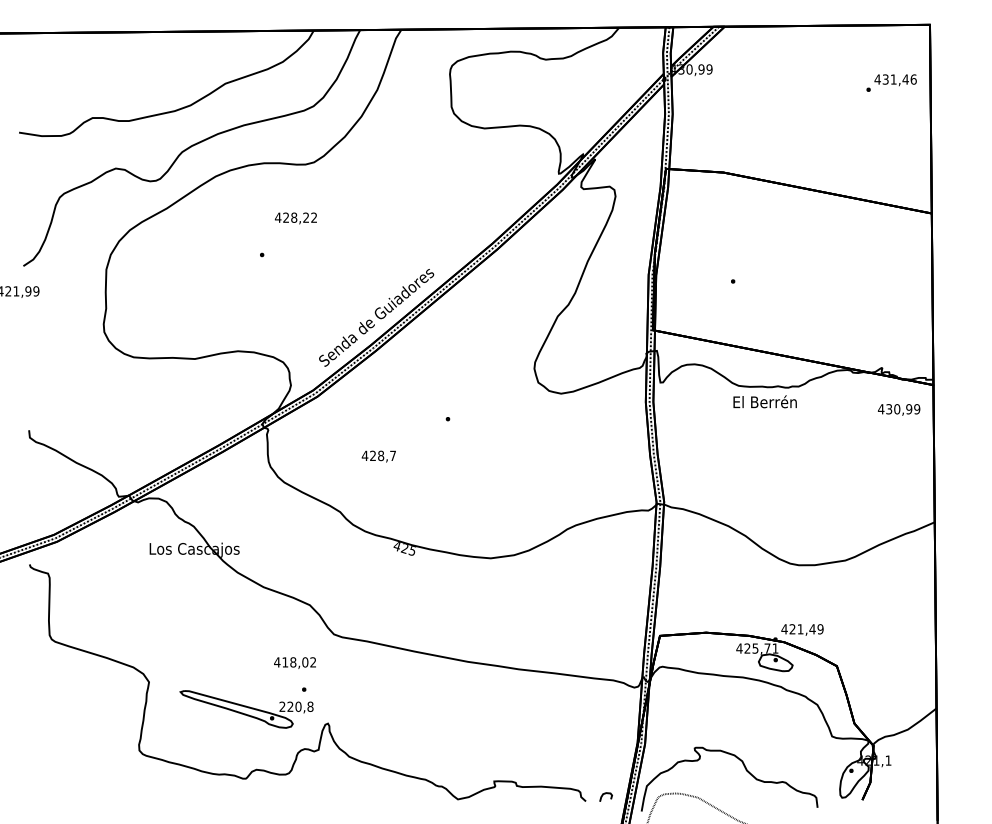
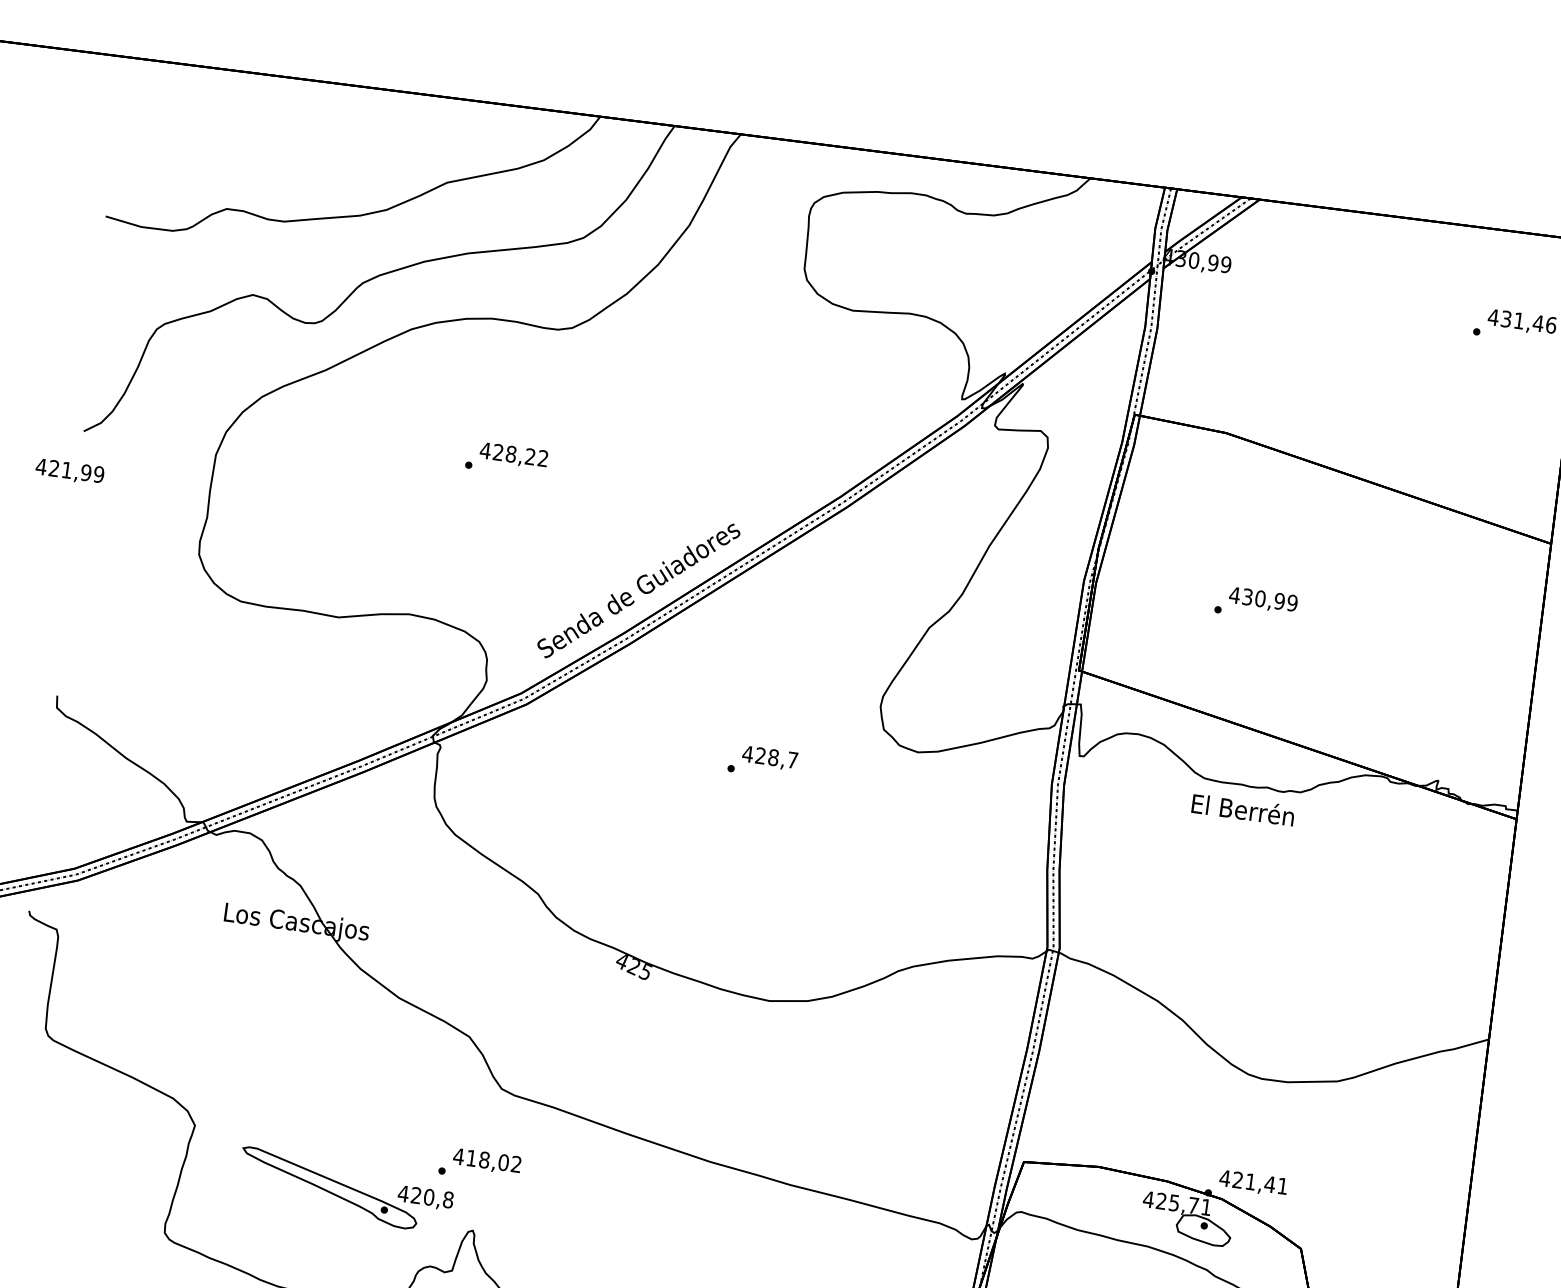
text: (295, 218) -> (513, 455), moved
text: (899, 409) -> (1264, 599), moved
text: (378, 456) -> (769, 758), moved
text: (820, 629) -> (1282, 1186), 421,49 -> 421,41
text: (294, 662) -> (486, 1160), moved
text: (282, 706) -> (403, 1193), 220,8 -> 420,8

